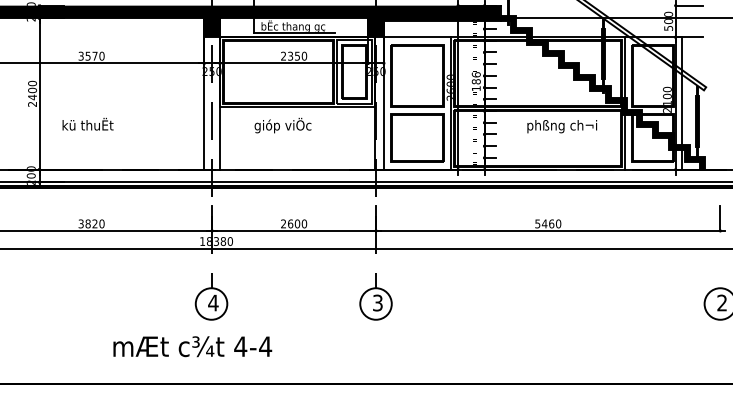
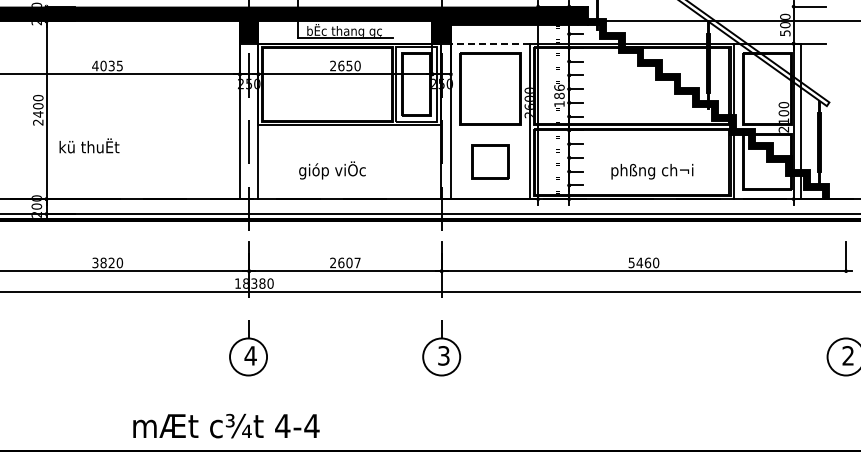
line: (417, 37) -> (490, 43), solid -> dashed
text: (91, 55) -> (107, 65), 3570 -> 4035
text: (290, 55) -> (341, 65), 2350 -> 2650
text: (88, 123) -> (89, 145), moved
text: (283, 125) -> (332, 170), moved
text: (562, 126) -> (652, 171), moved
part: (417, 137) -> (490, 161), size x0.6
text: (304, 223) -> (357, 262), 2600 -> 2607
text: (192, 346) -> (226, 425), moved

